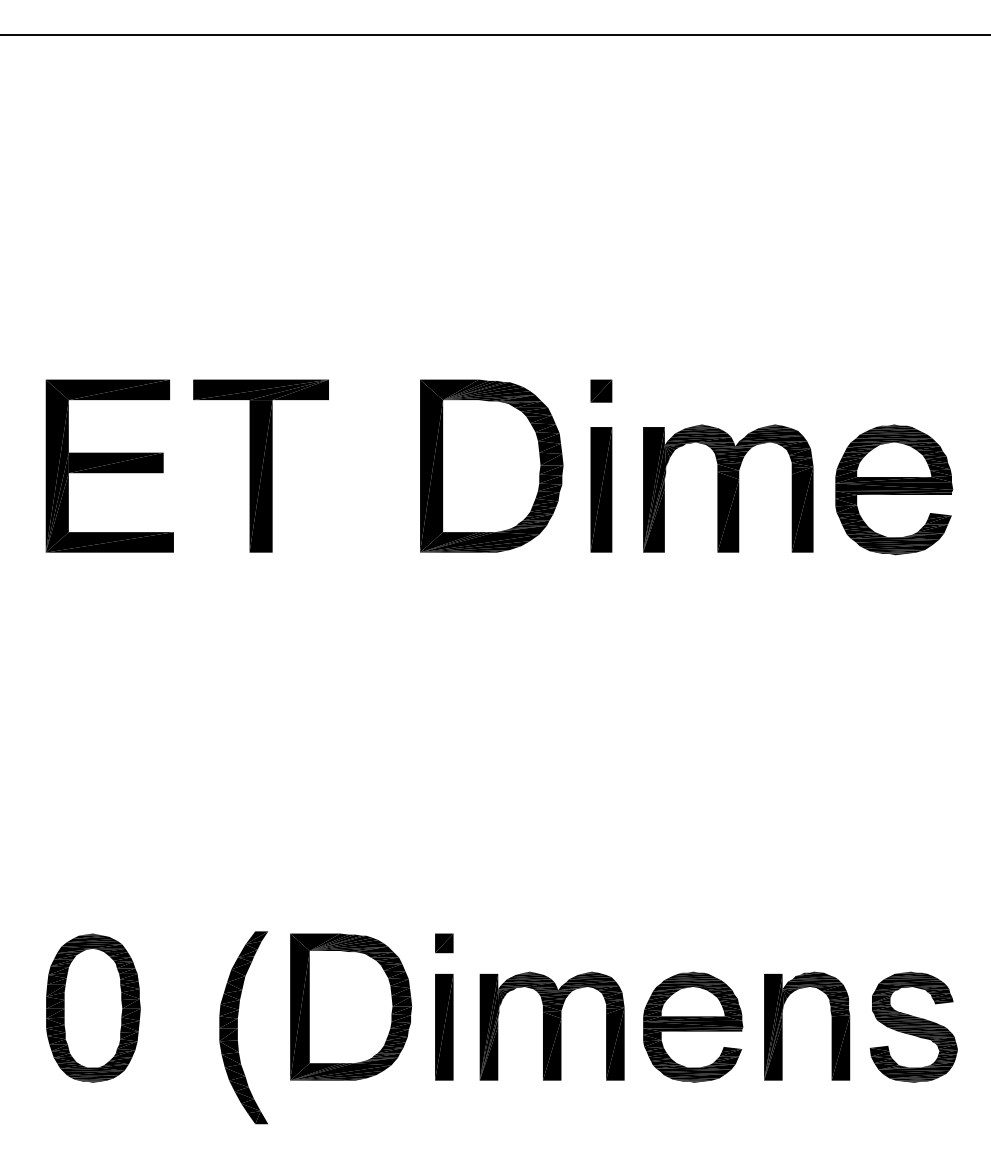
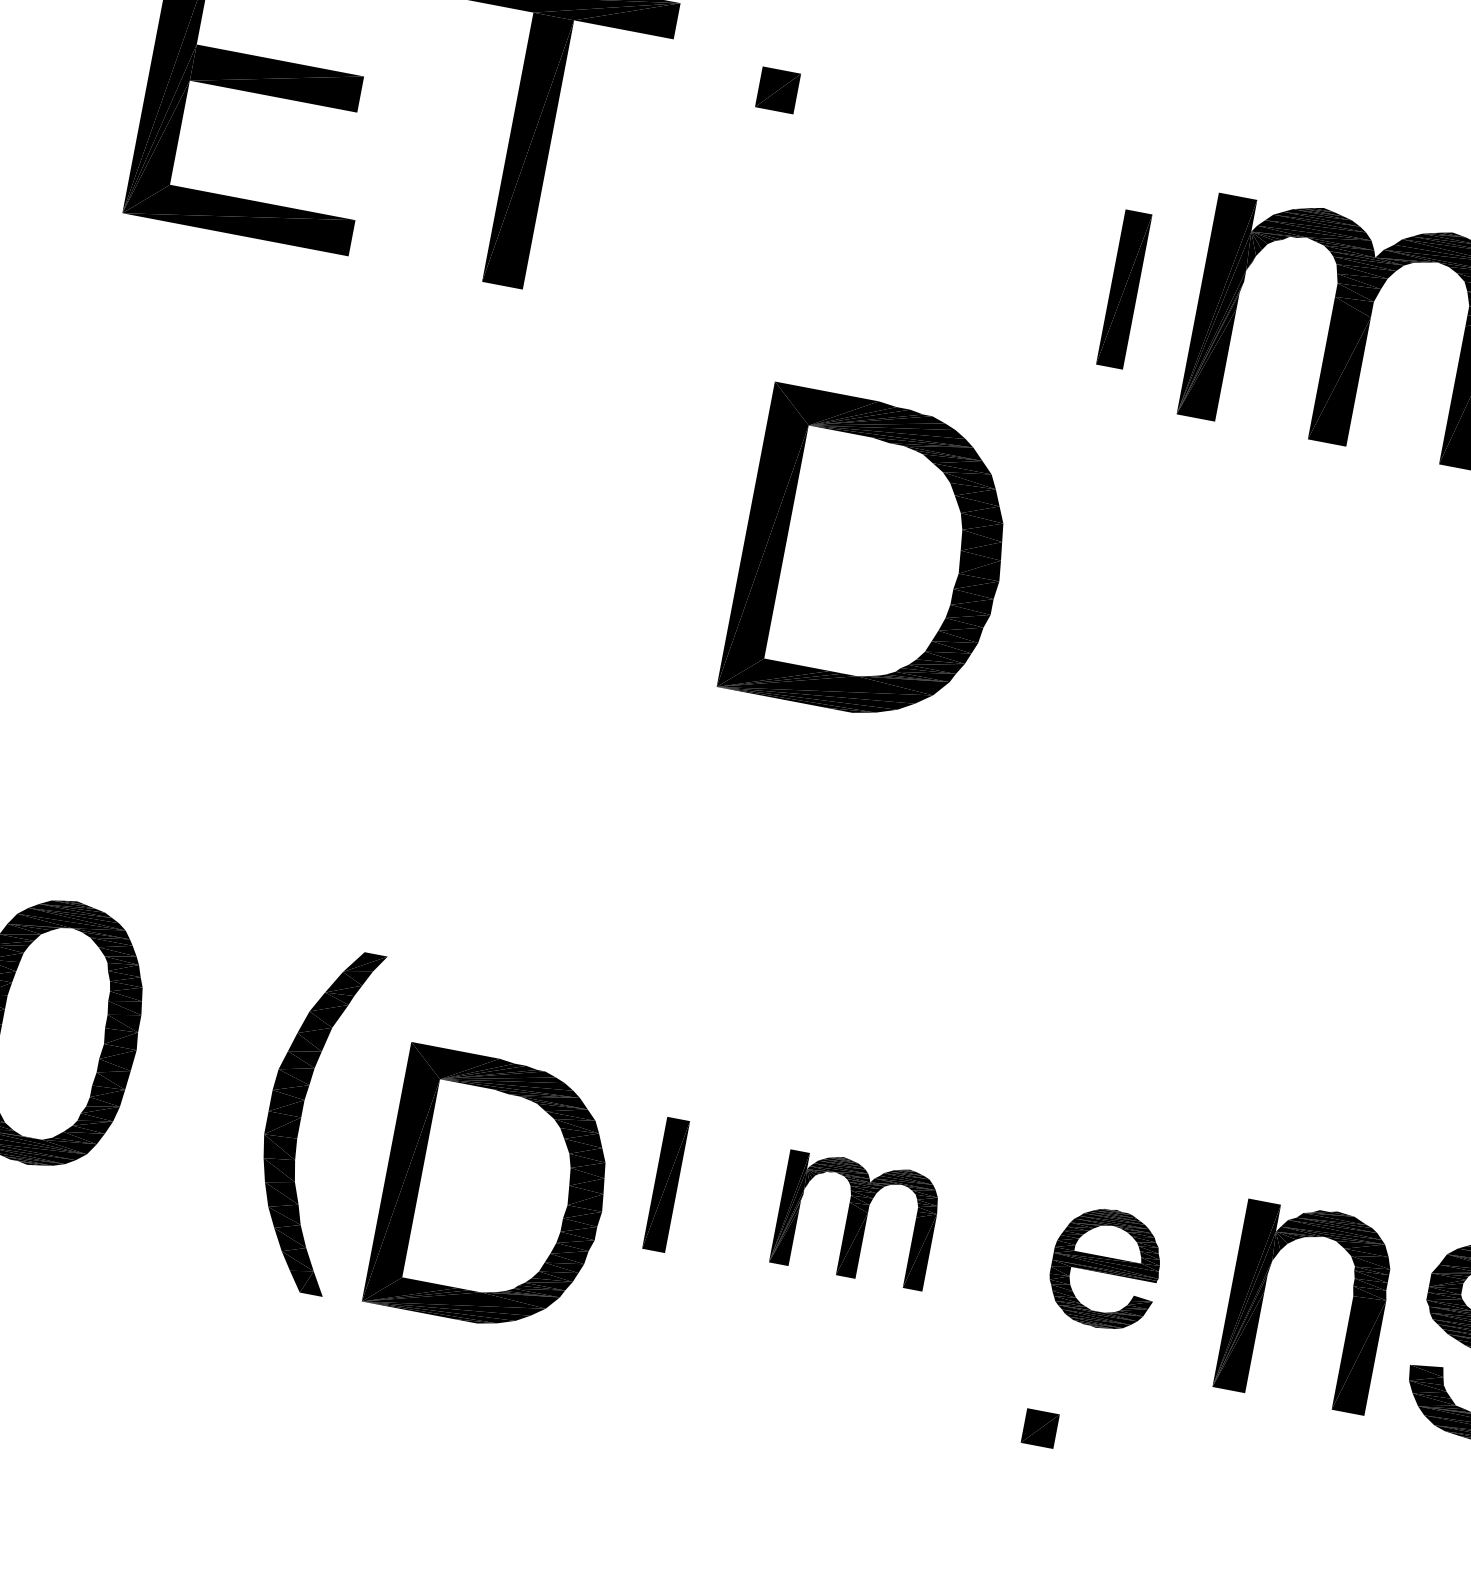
part: (601, 390) -> (778, 89), moved
part: (491, 465) -> (872, 557), moved
part: (601, 489) -> (1124, 288), size x0.7
part: (444, 943) -> (1040, 1428), moved
part: (351, 1006) -> (495, 1191), moved
part: (551, 1025) -> (855, 1218), size x0.6
part: (444, 1026) -> (666, 1183), size x0.7
part: (693, 1026) -> (1106, 1267), size x0.6

